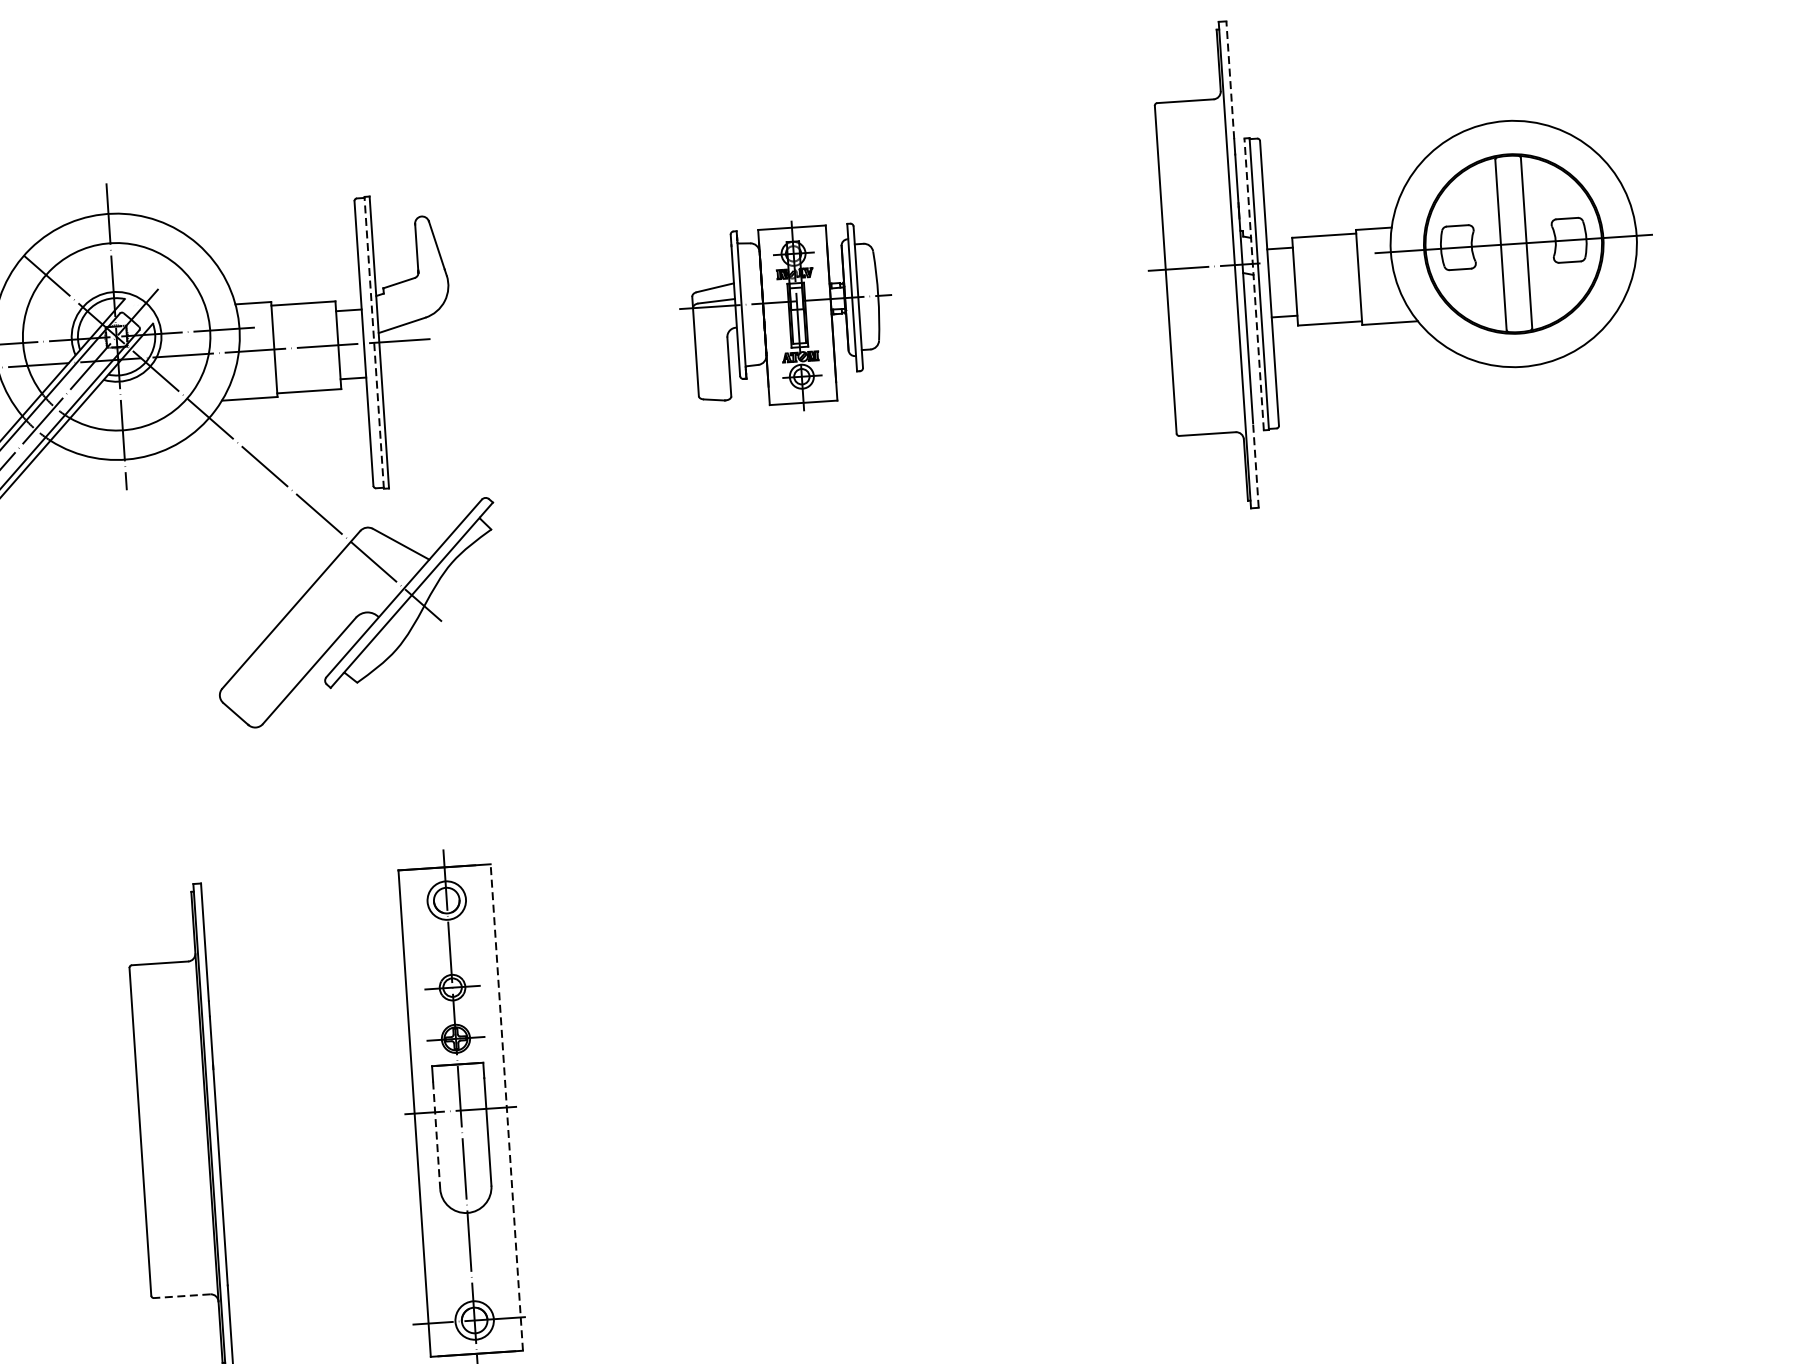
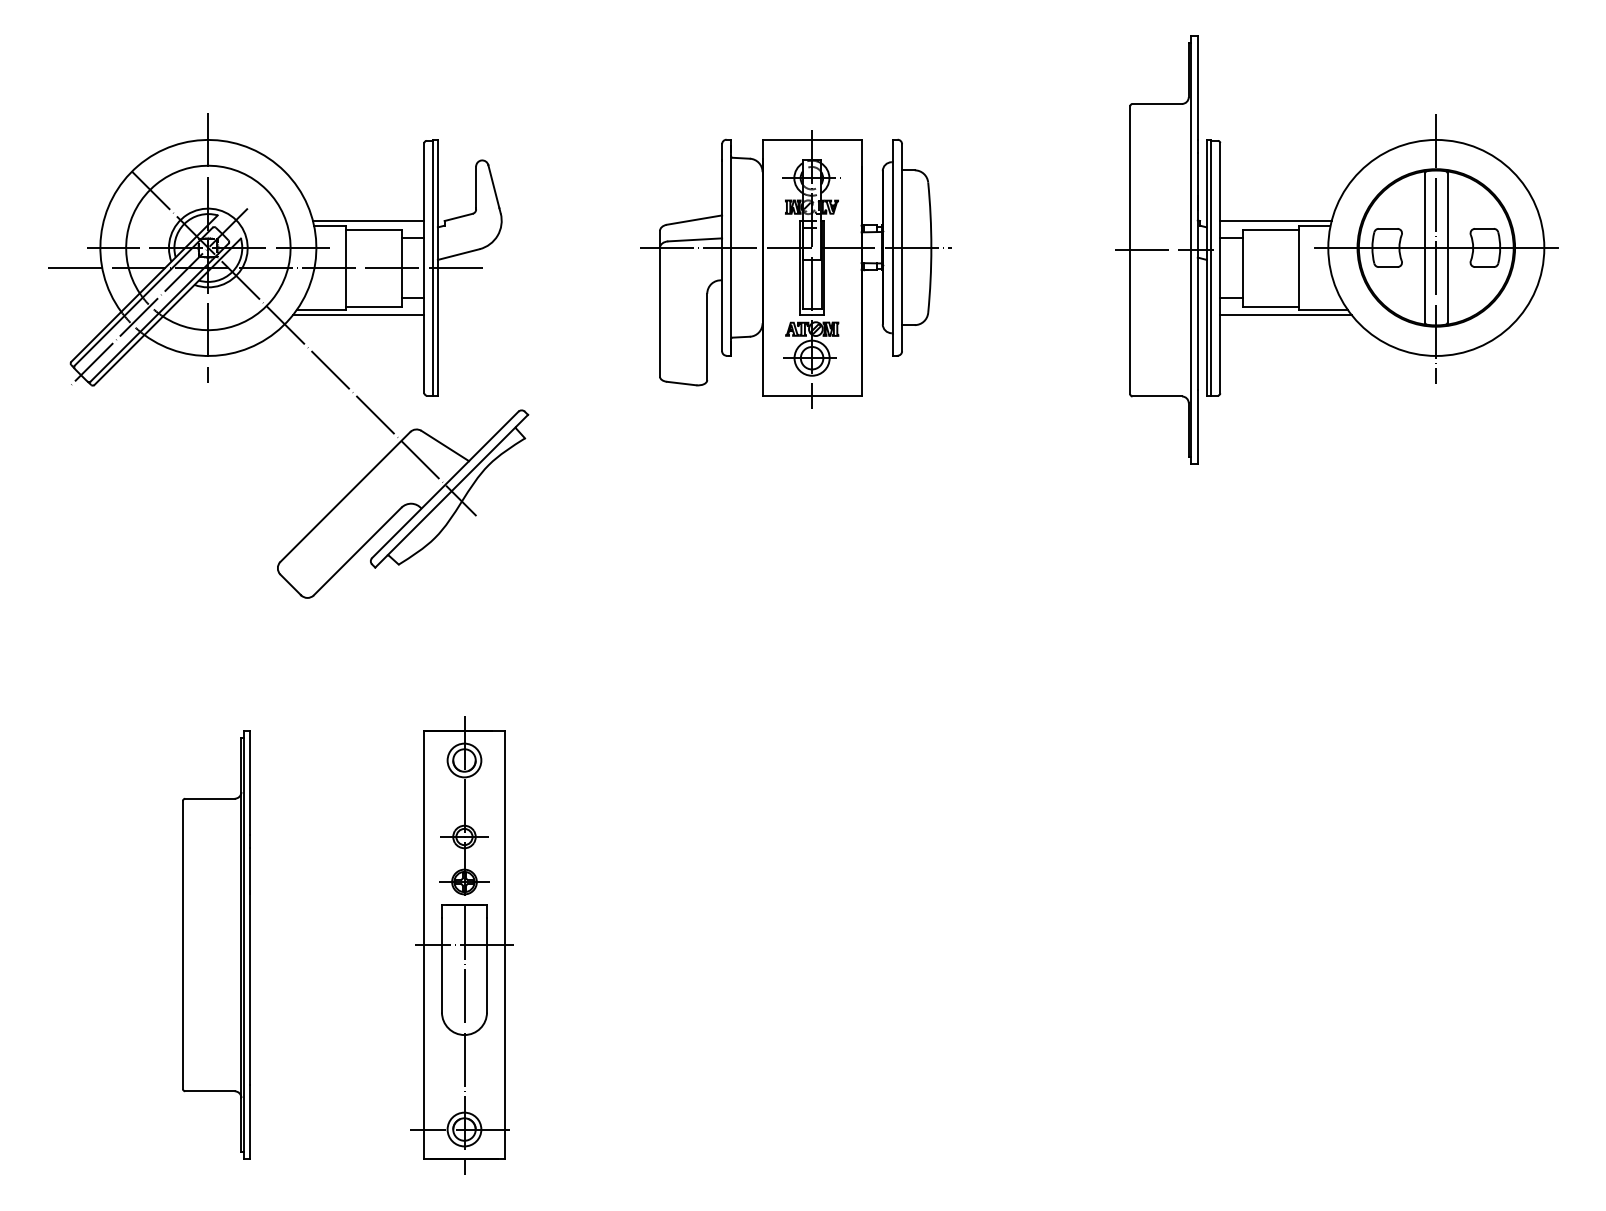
line: (1230, 80) -> (1197, 88), dashed -> solid
line: (1328, 226) -> (1275, 221), added
line: (1514, 245) -> (1436, 249), added
line: (1253, 283) -> (1206, 267), dashed -> solid
line: (296, 294) -> (368, 221), added
part: (786, 316) -> (795, 269), size x1.67
line: (1347, 332) -> (1285, 315), added
line: (374, 342) -> (433, 267), dashed -> solid
line: (292, 402) -> (358, 315), added
line: (1255, 465) -> (1197, 426), dashed -> solid
line: (507, 1108) -> (505, 945), dashed -> solid
line: (437, 1135) -> (442, 965), dashed -> solid
line: (181, 1296) -> (209, 1091), dashed -> solid

